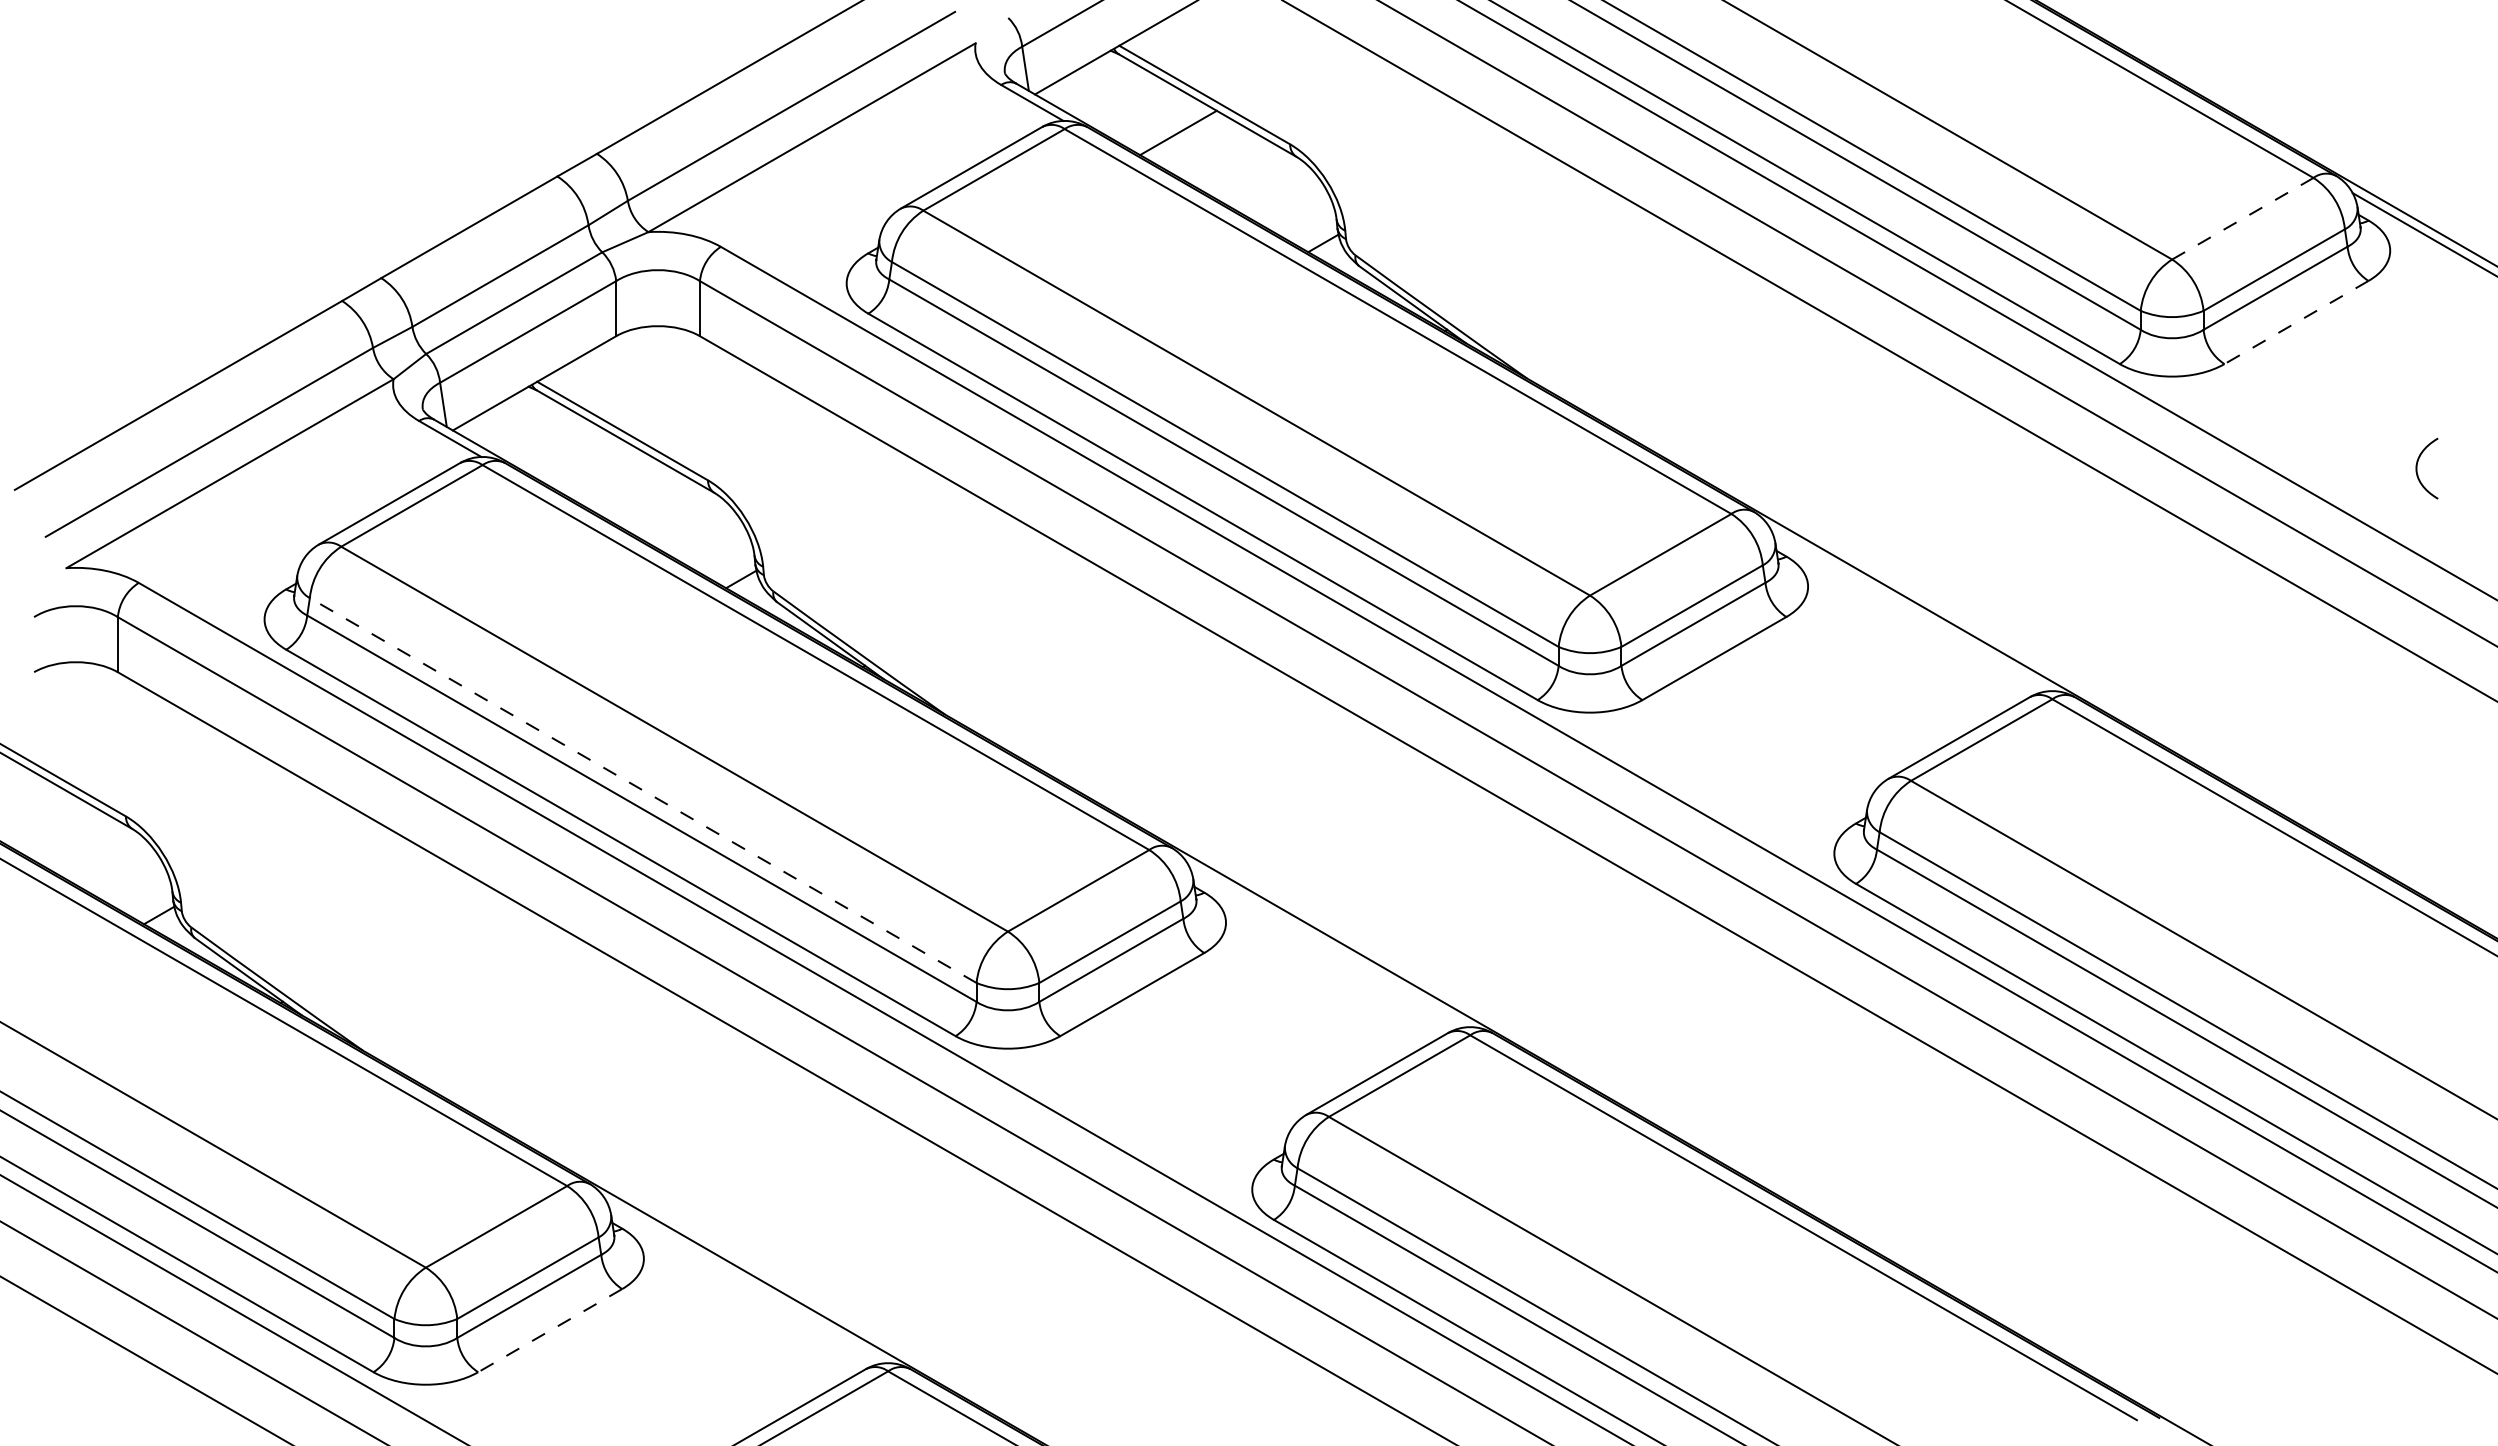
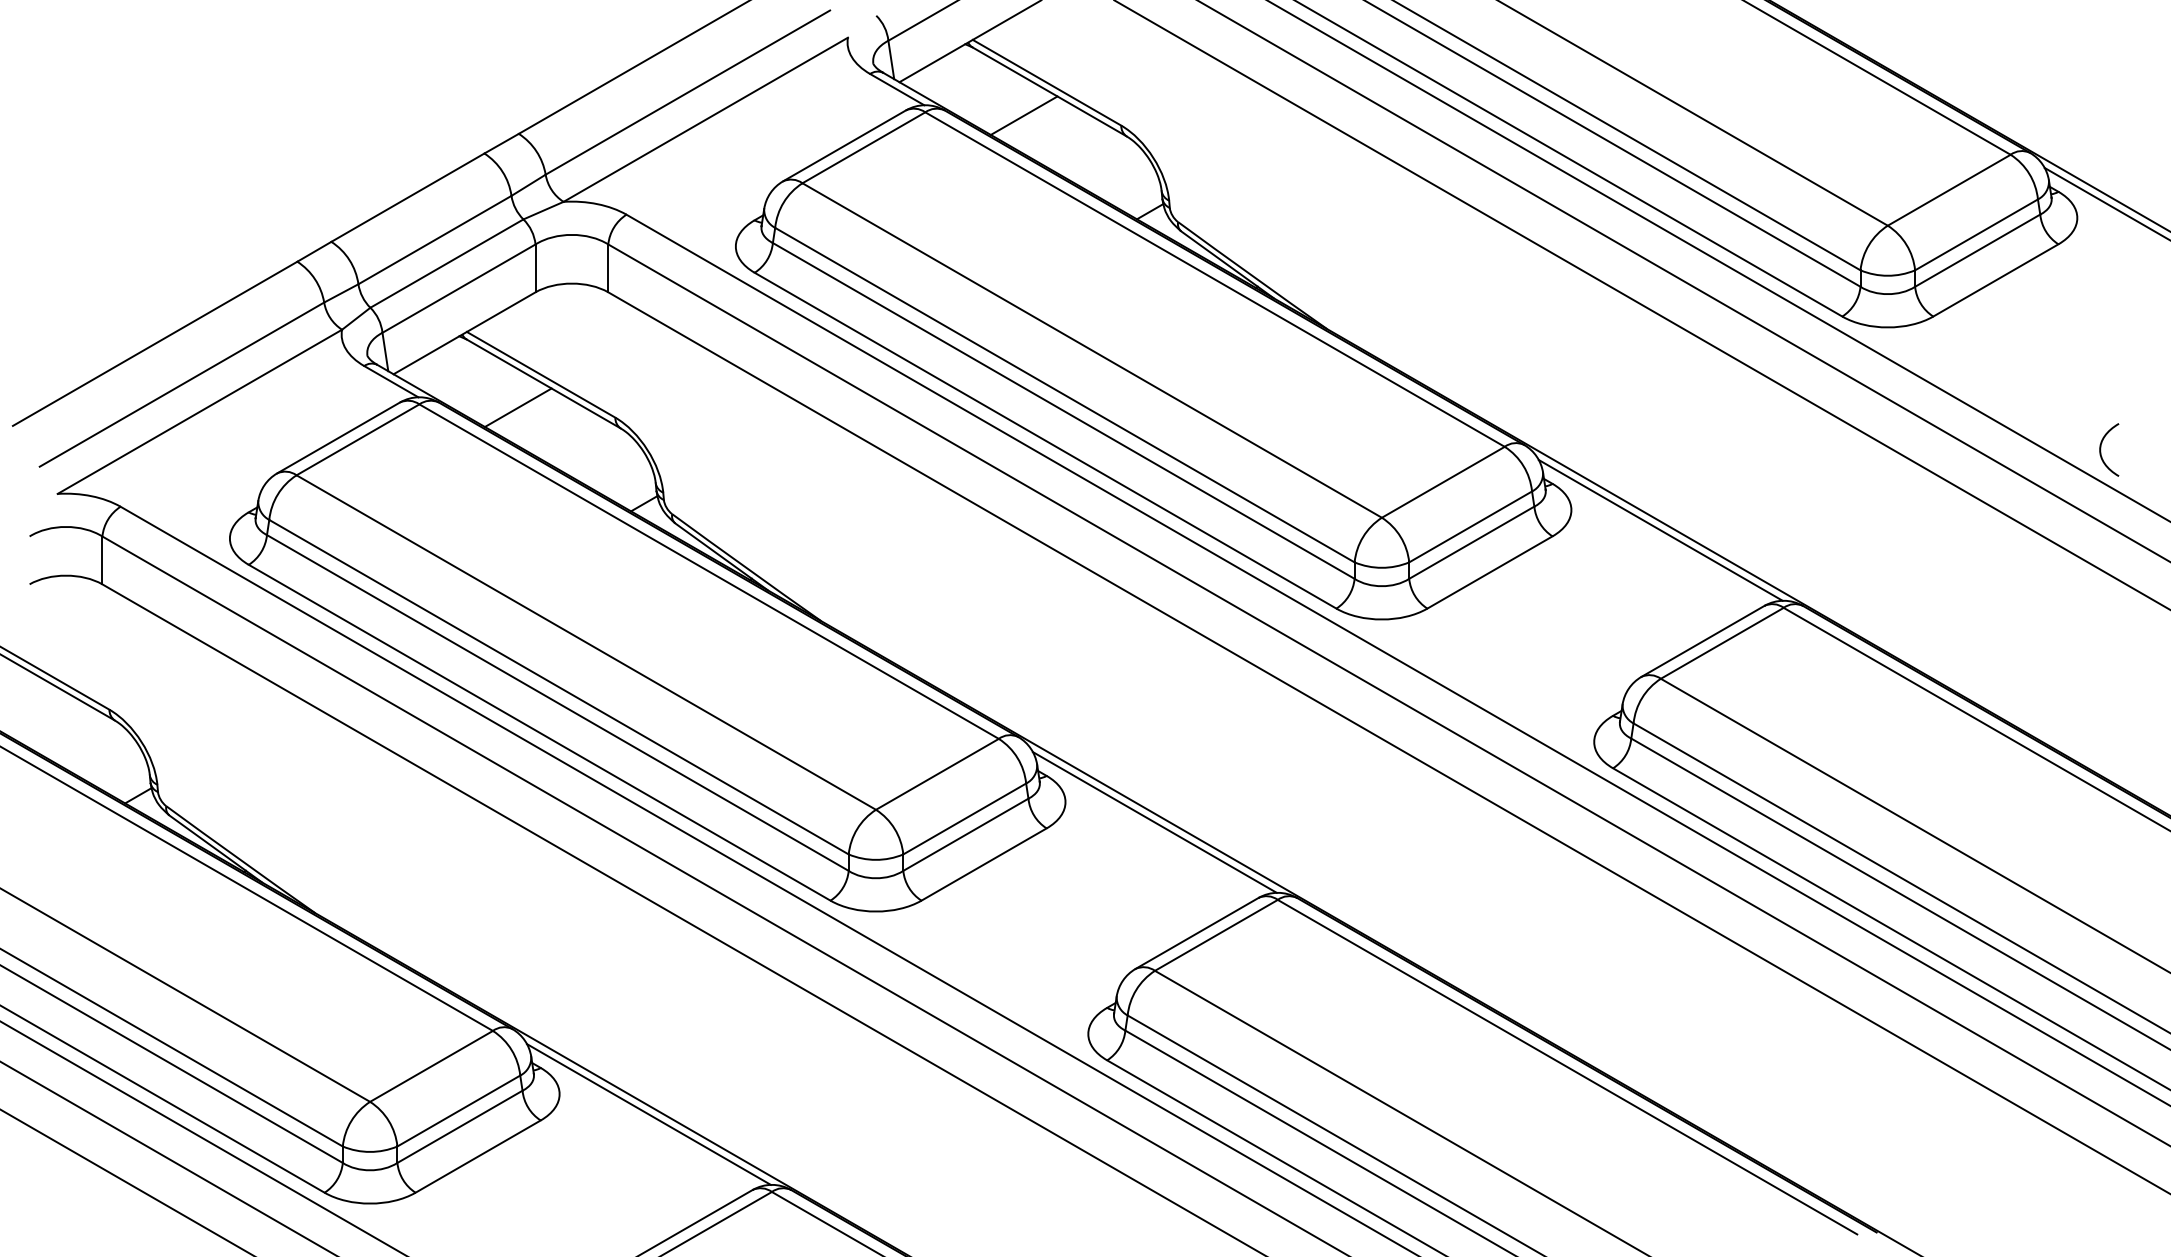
line: (2242, 218) -> (1948, 190), dashed -> solid
line: (2296, 322) -> (1995, 280), dashed -> solid
line: (596, 468) -> (518, 407), added
curve: (2417, 468) -> (2101, 449), moved
line: (1910, 610) -> (1660, 530), added
line: (643, 790) -> (559, 687), dashed -> solid
line: (1328, 946) -> (1154, 822), added
line: (746, 1282) -> (648, 1114), added
line: (549, 1330) -> (477, 1156), dashed -> solid

